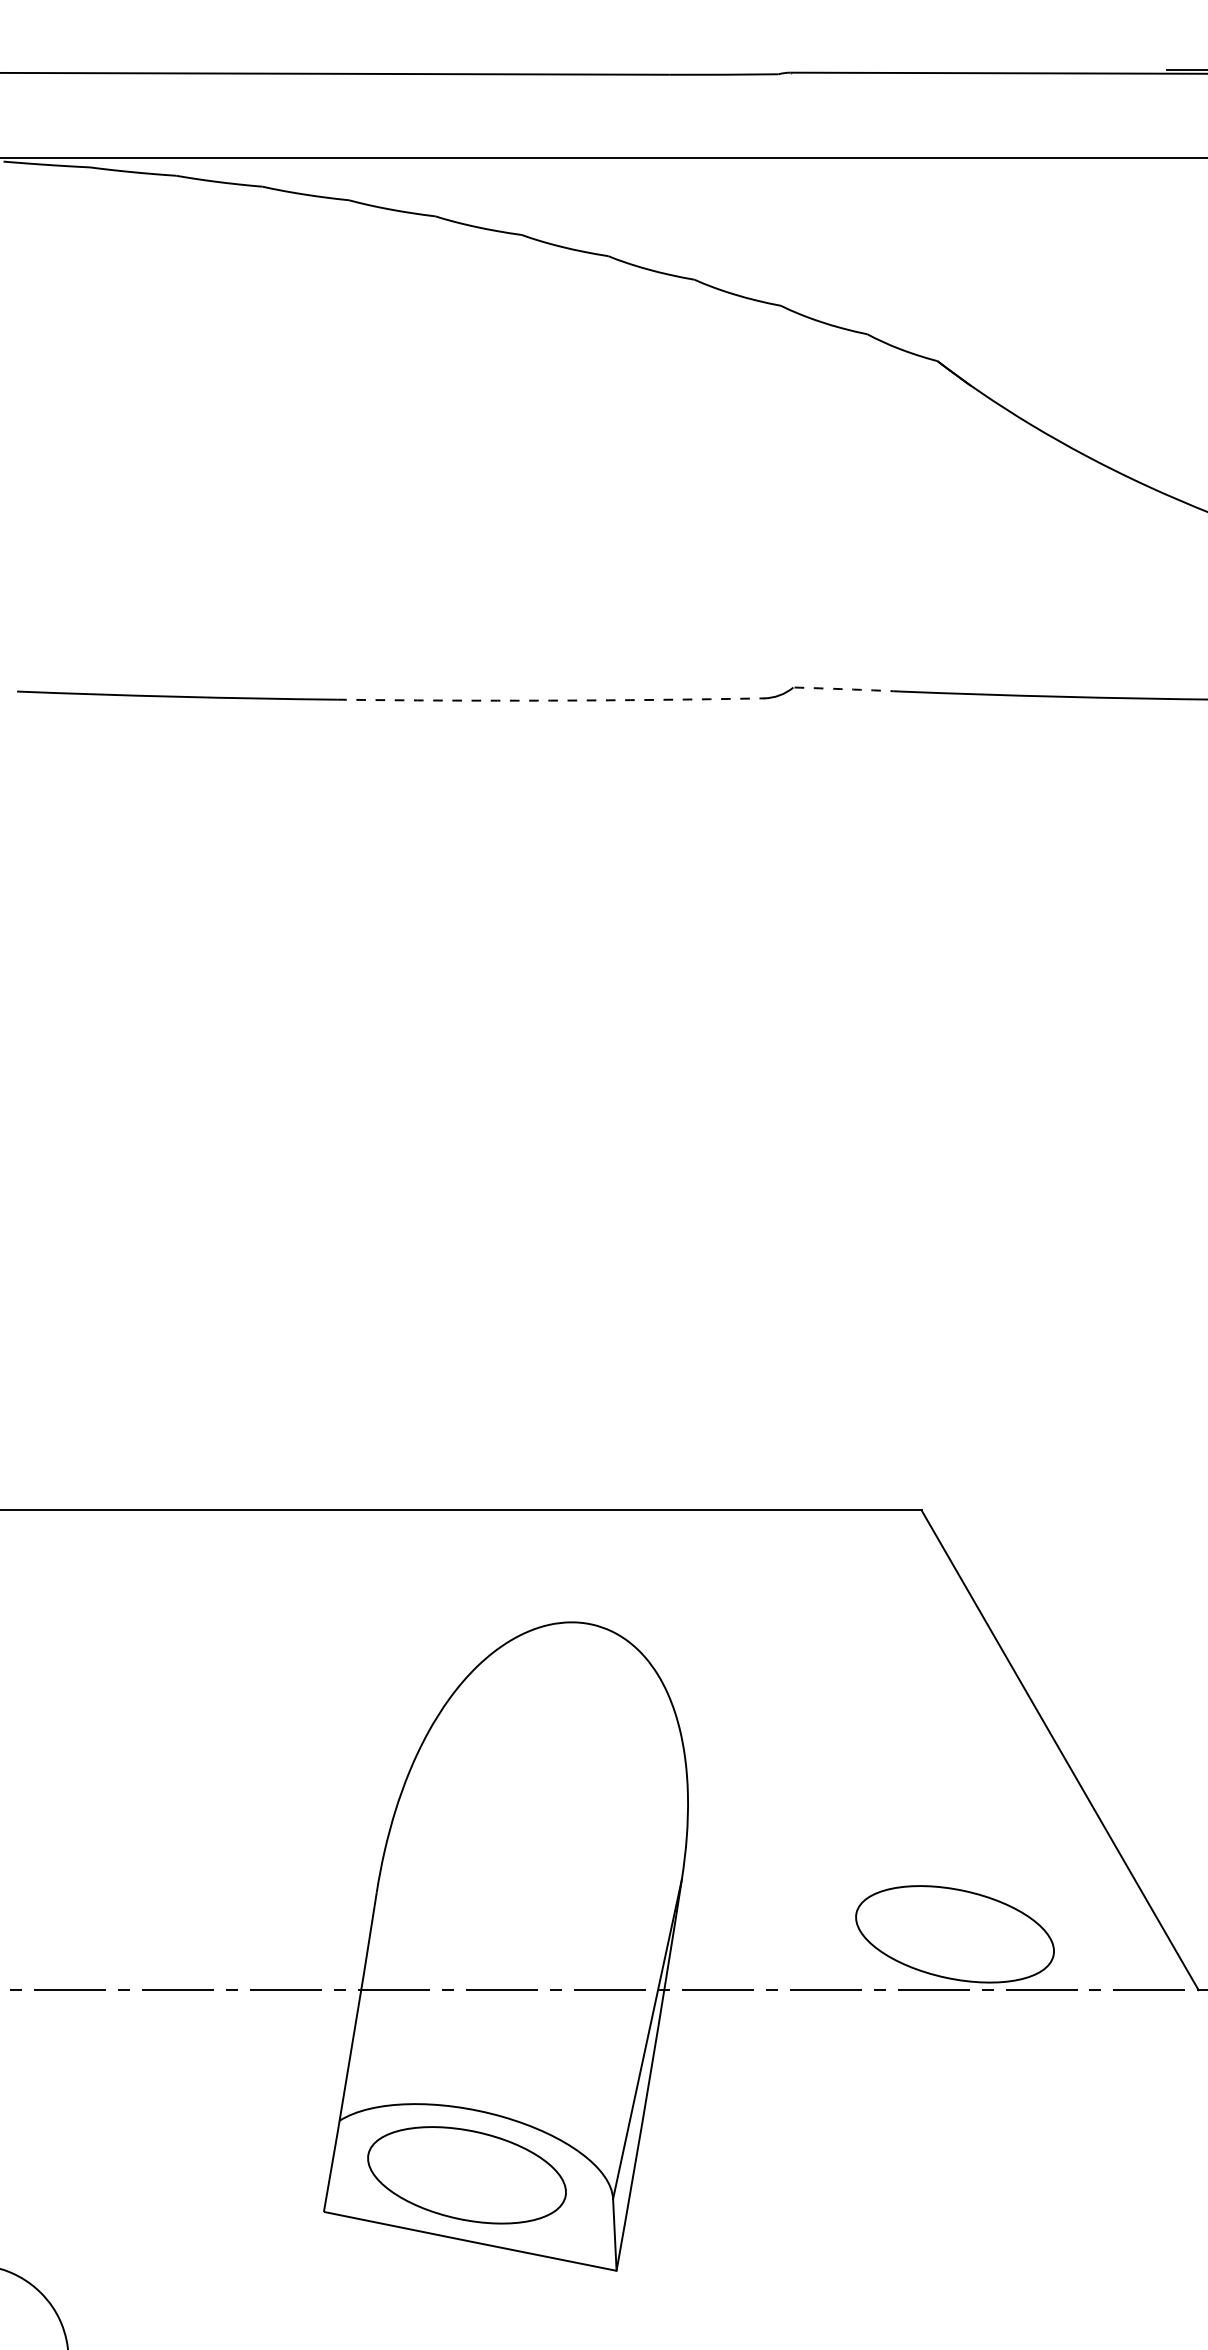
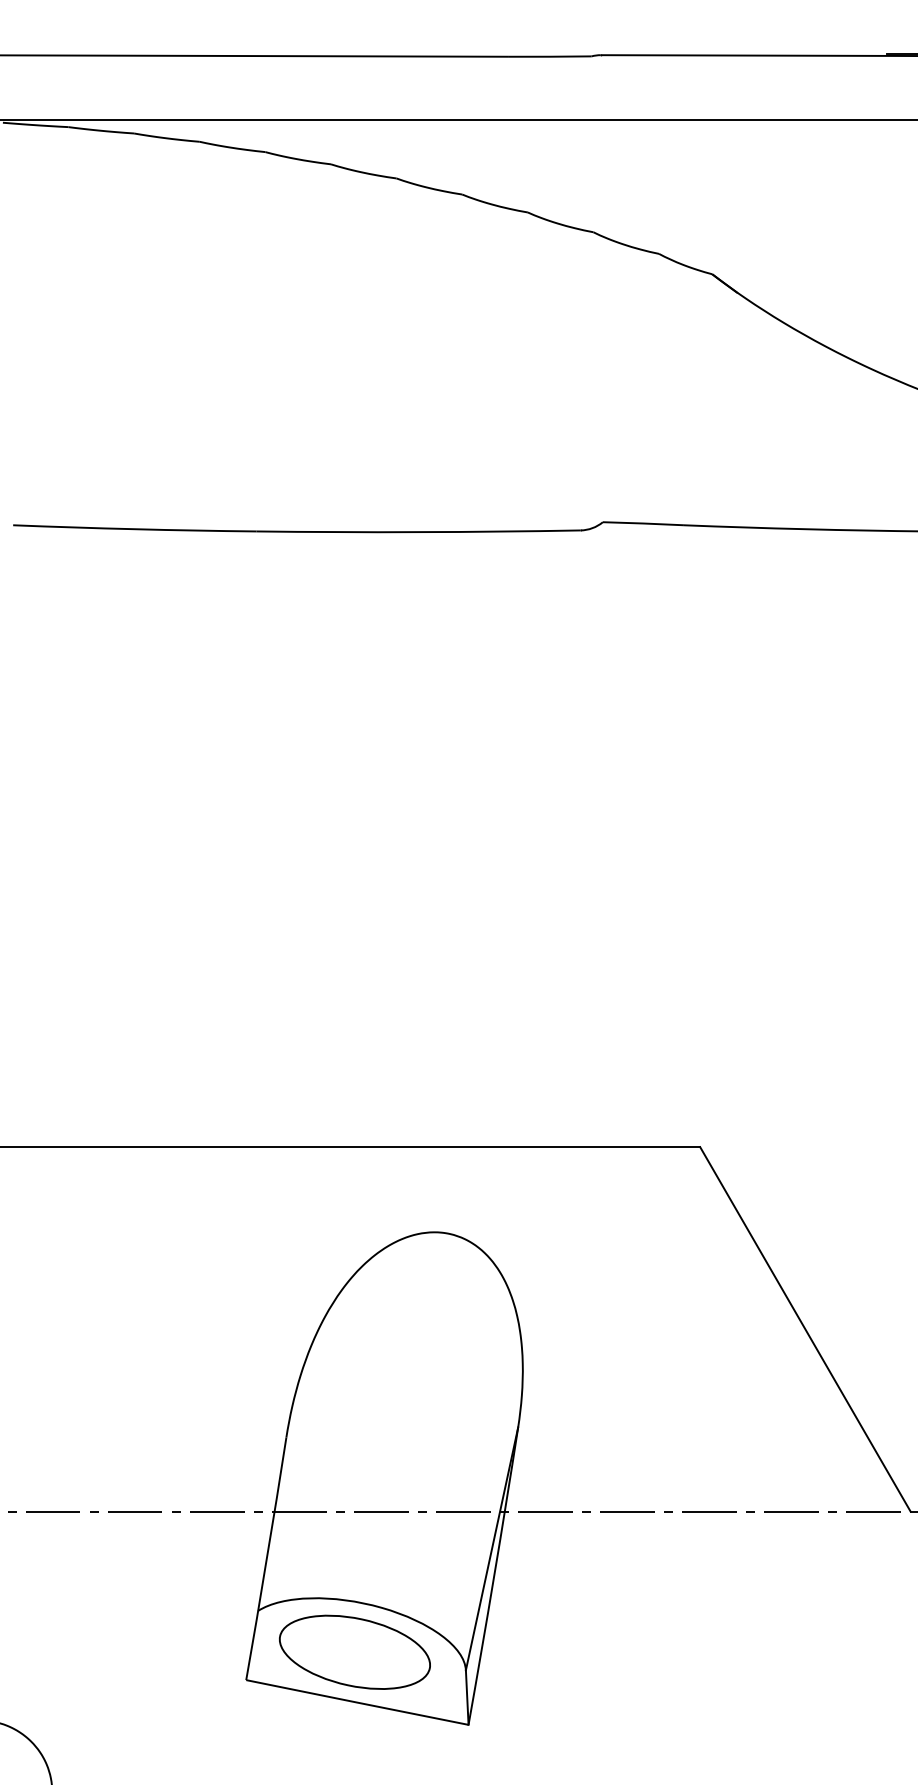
arc: (846, 689) -> (643, 523), dashed -> solid
arc: (550, 700) -> (418, 532), dashed -> solid
part: (954, 1934) -> (725, 1469), removed

